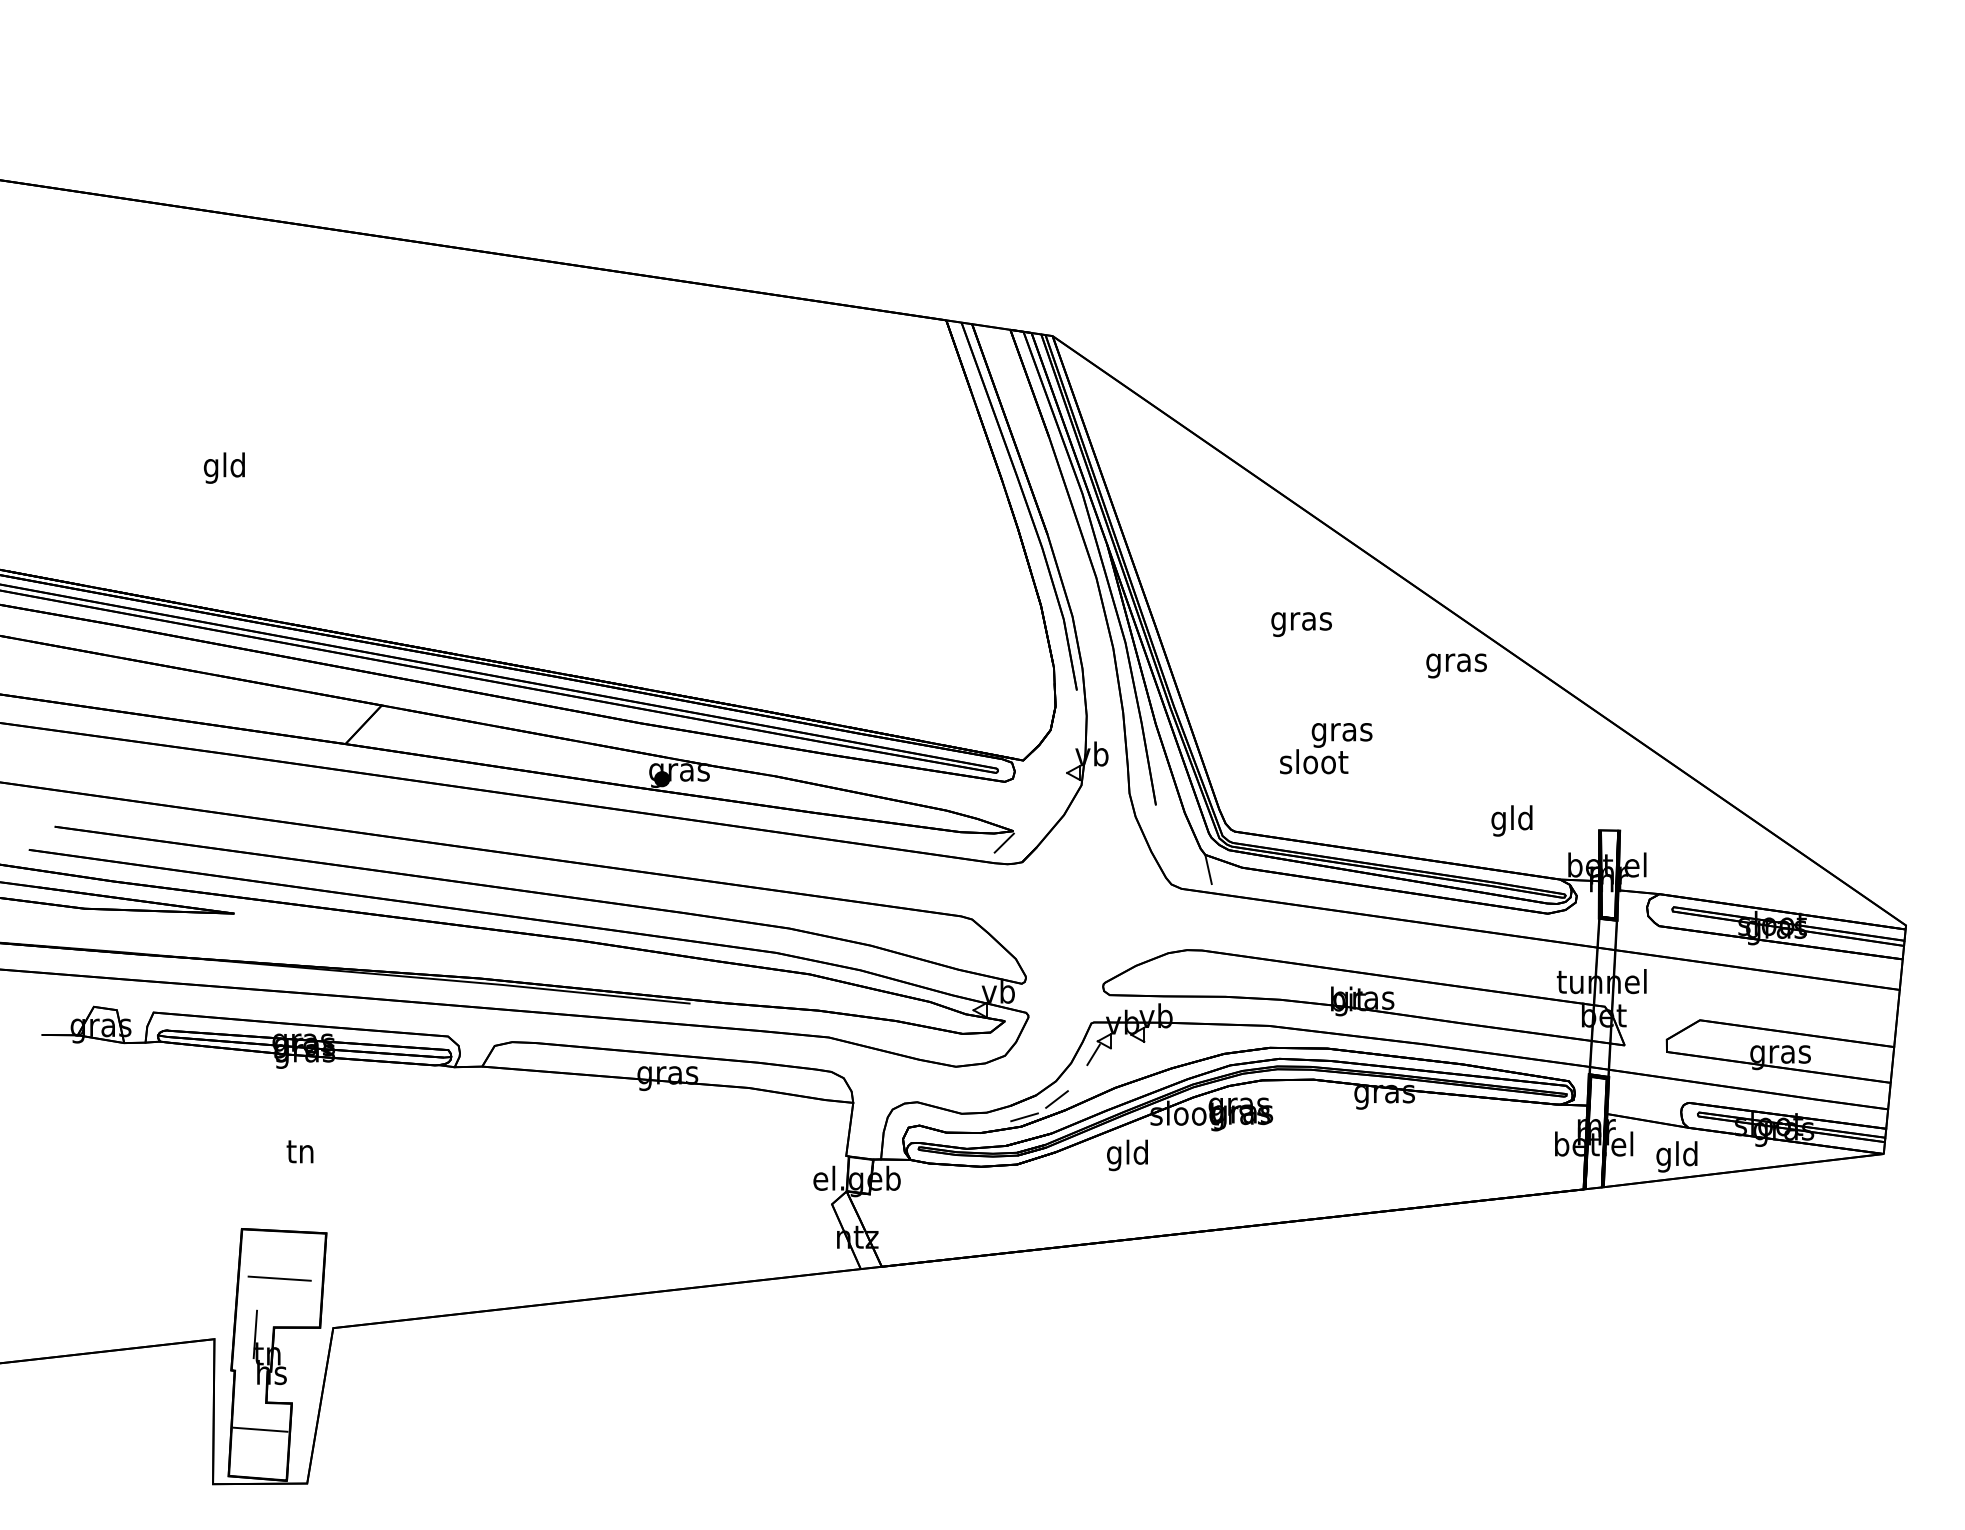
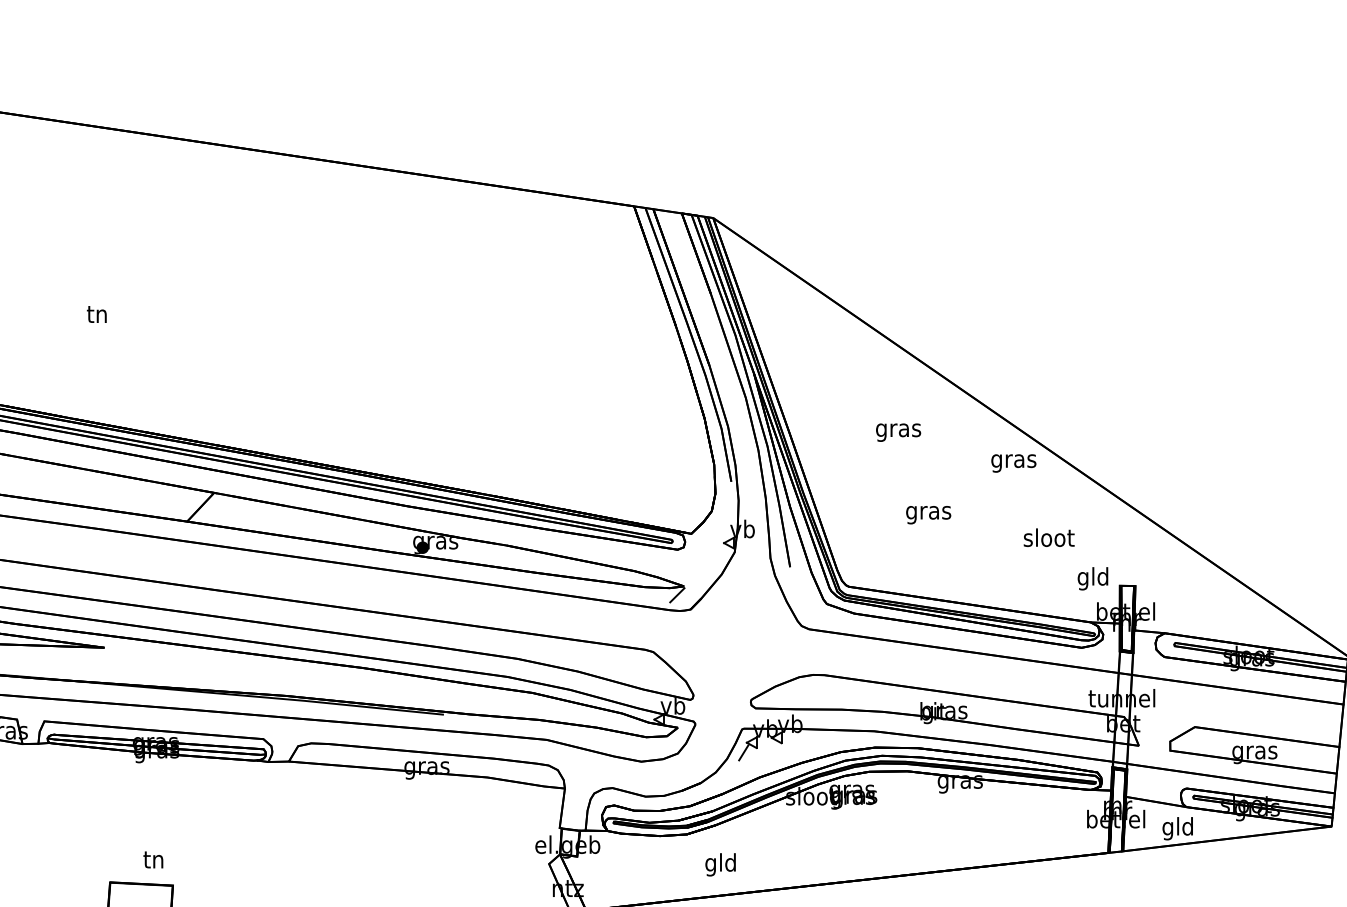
text: (223, 467) -> (96, 315), gld -> tn
text: (1314, 761) -> (1049, 537), moved
text: (1511, 820) -> (1092, 578), moved
line: (1208, 869) -> (829, 614), removed
line: (1056, 1099) -> (716, 786), removed
line: (1024, 1117) -> (692, 799), removed
text: (299, 1151) -> (152, 859), moved
text: (1127, 1155) -> (720, 864), moved

